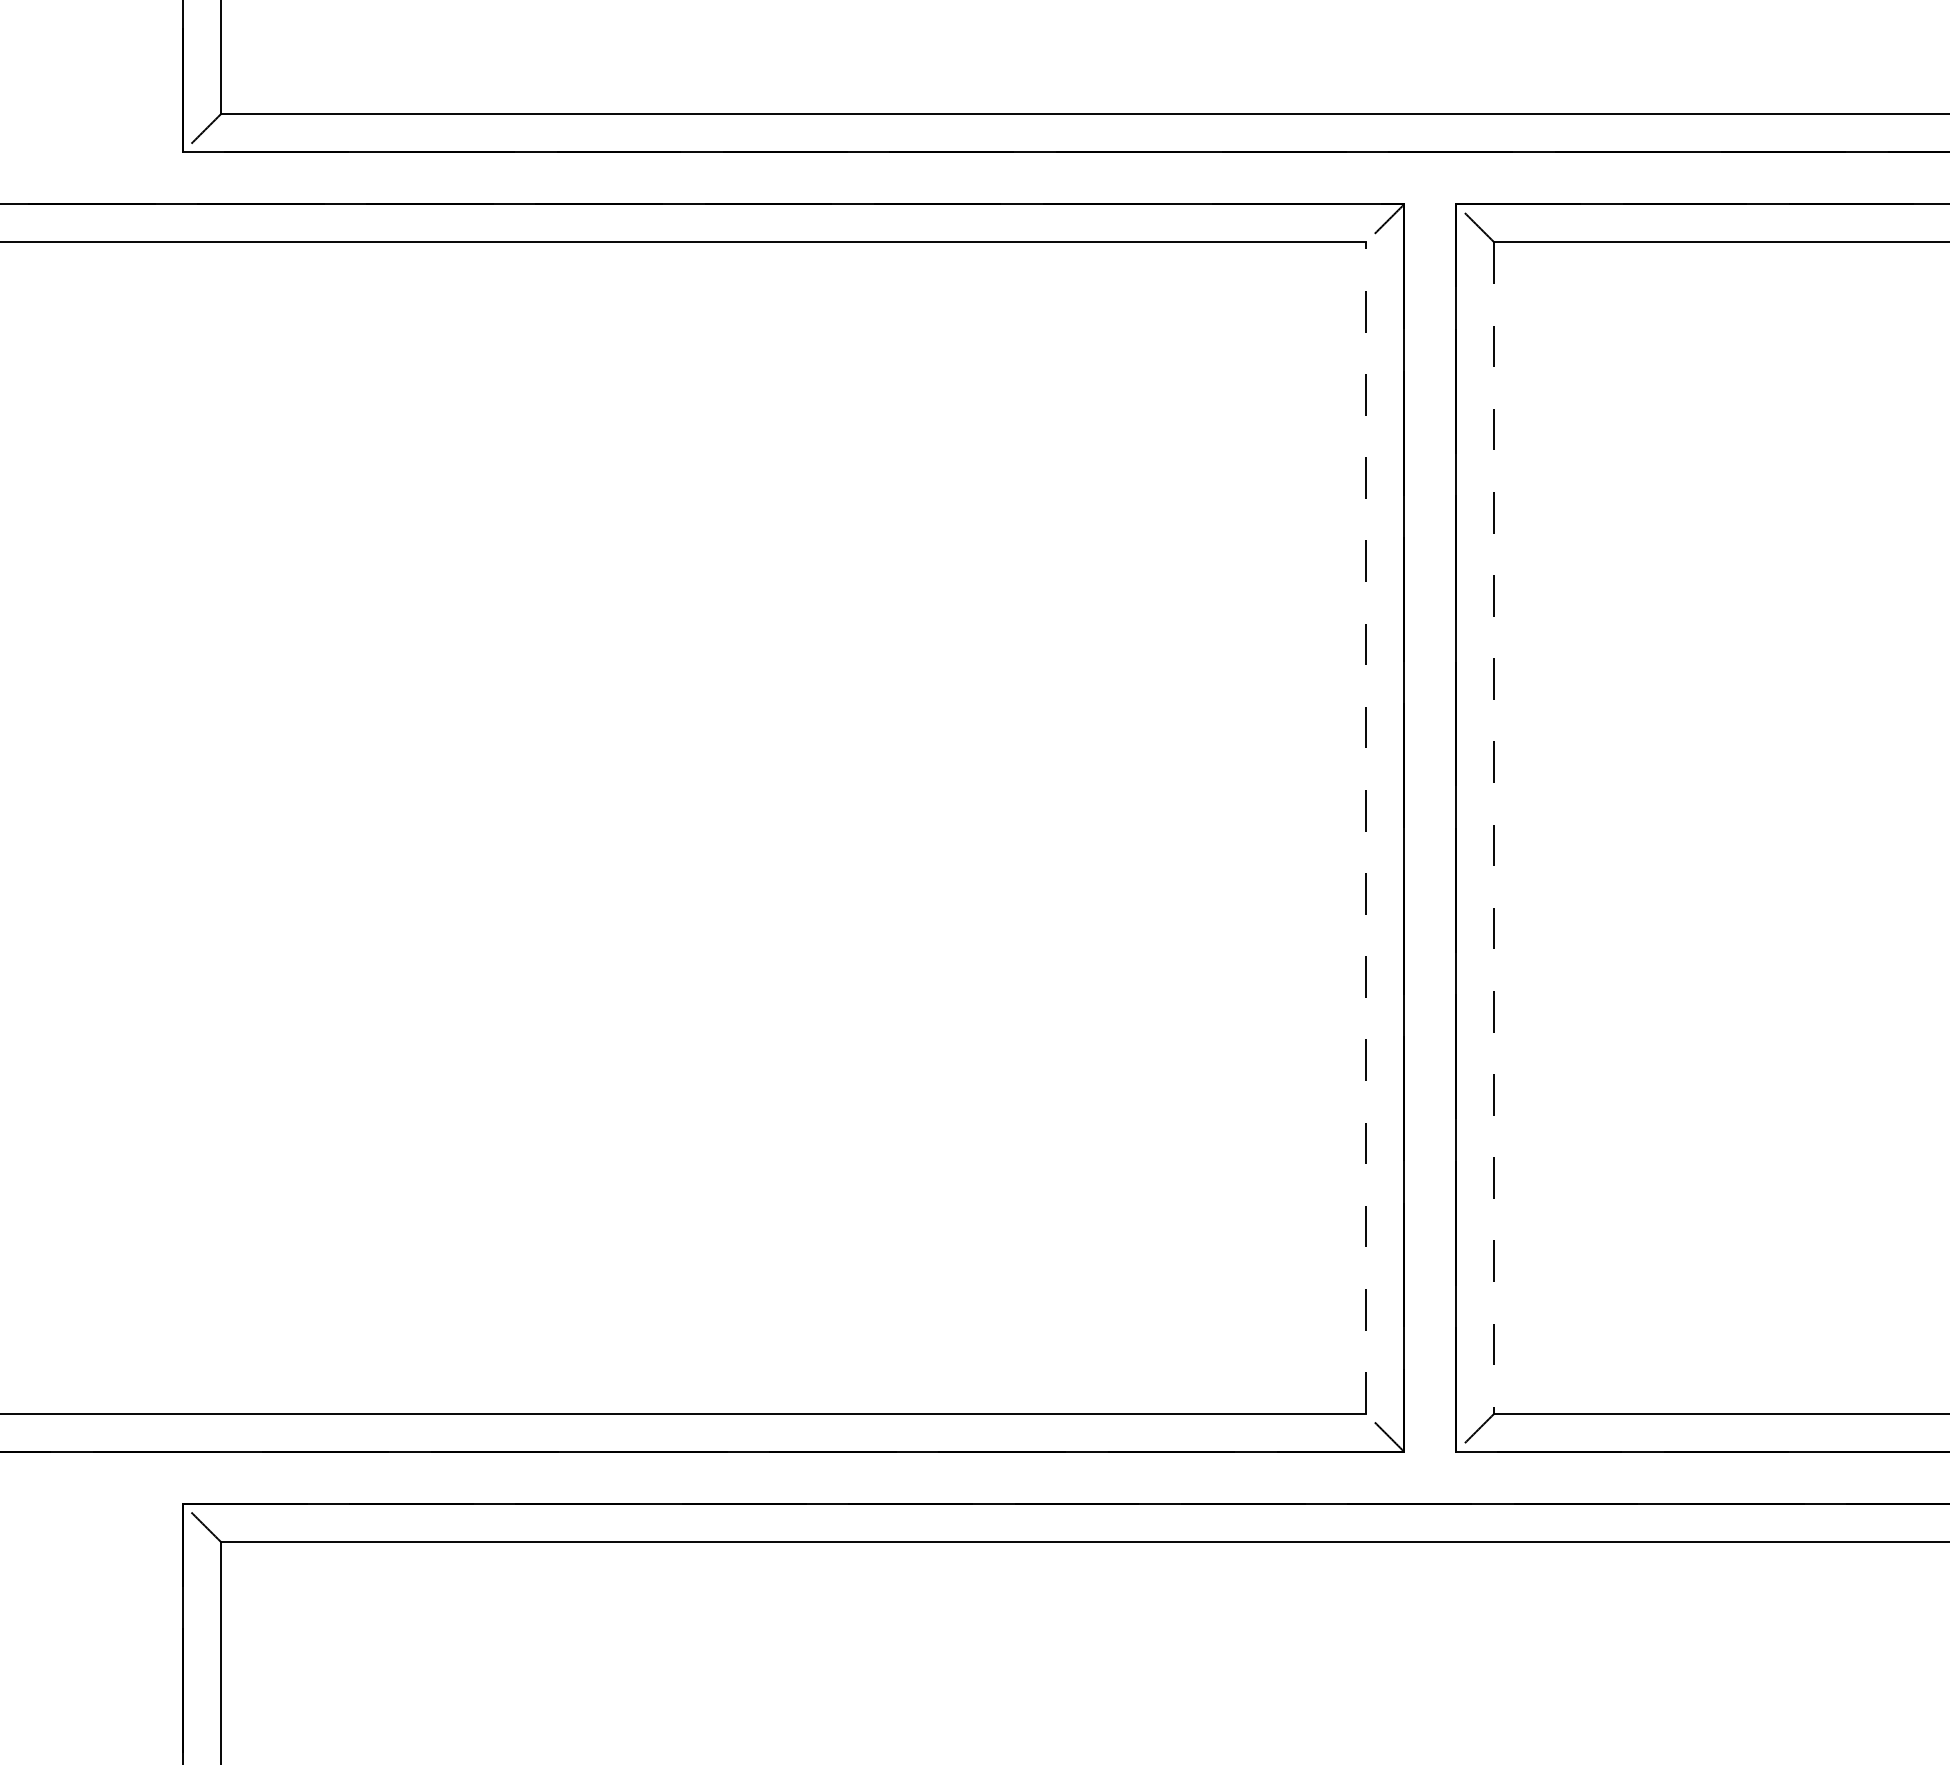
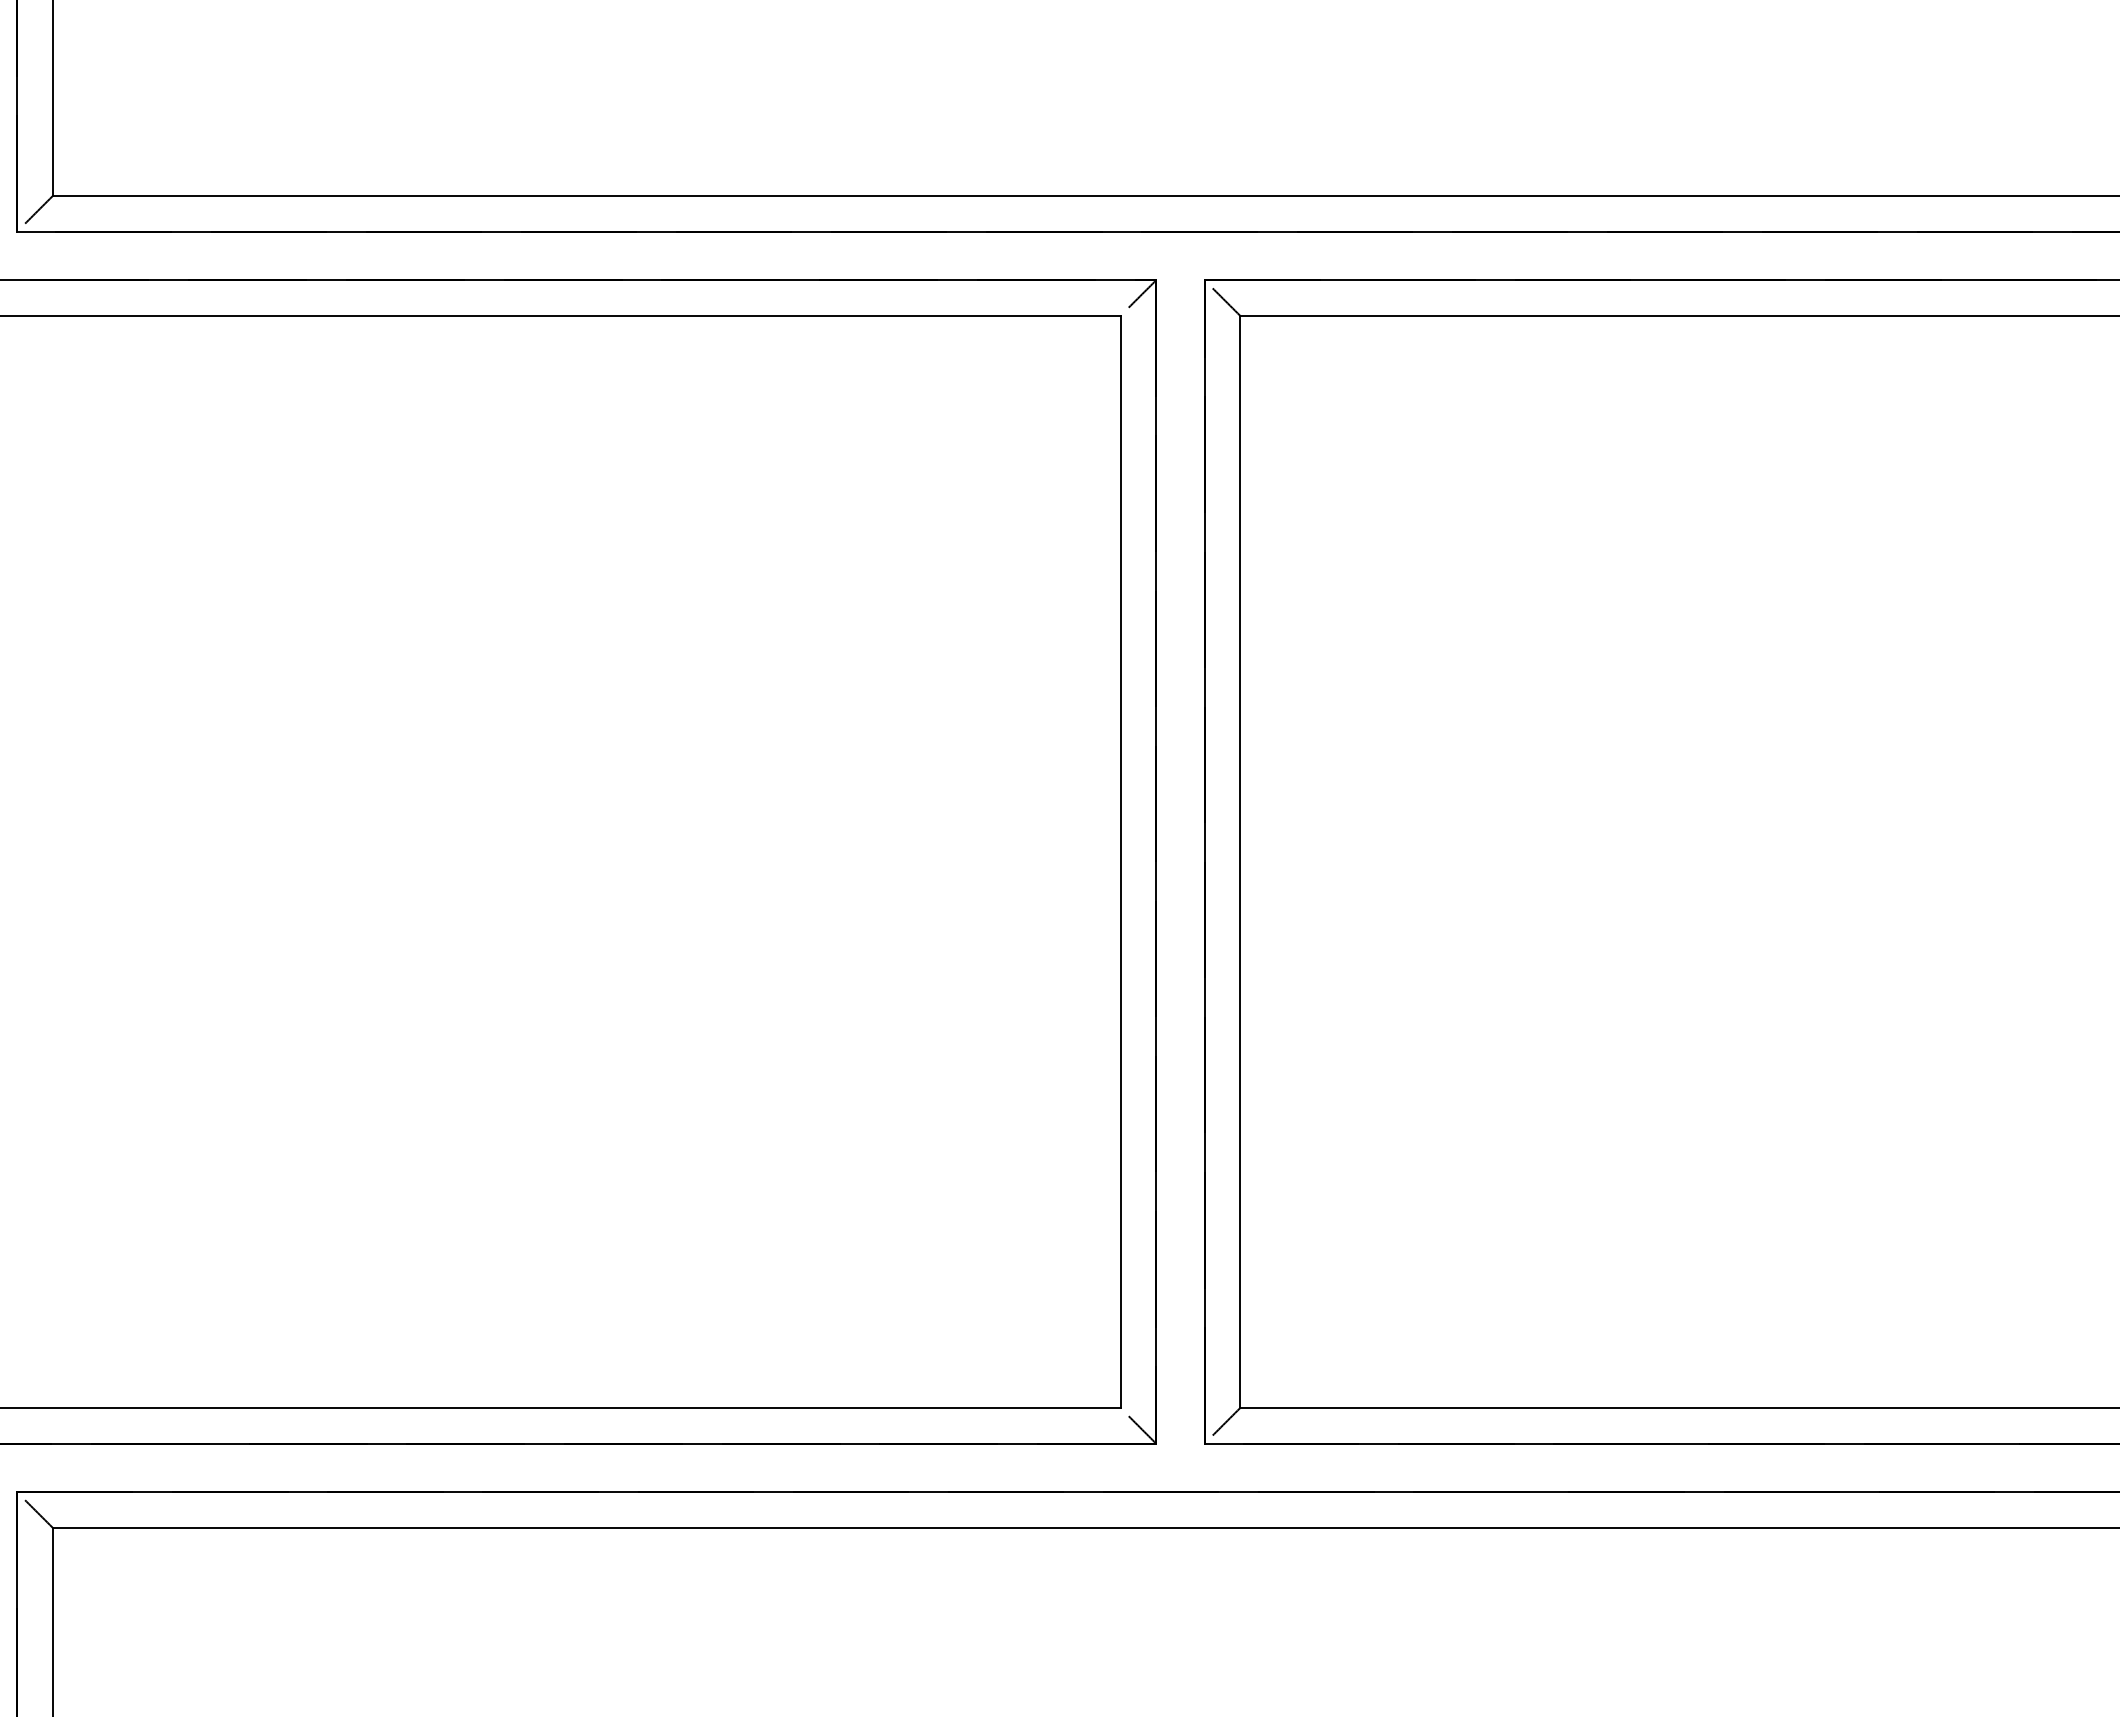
line: (1366, 827) -> (1120, 861), dashed -> solid
line: (1494, 828) -> (1240, 862), dashed -> solid

